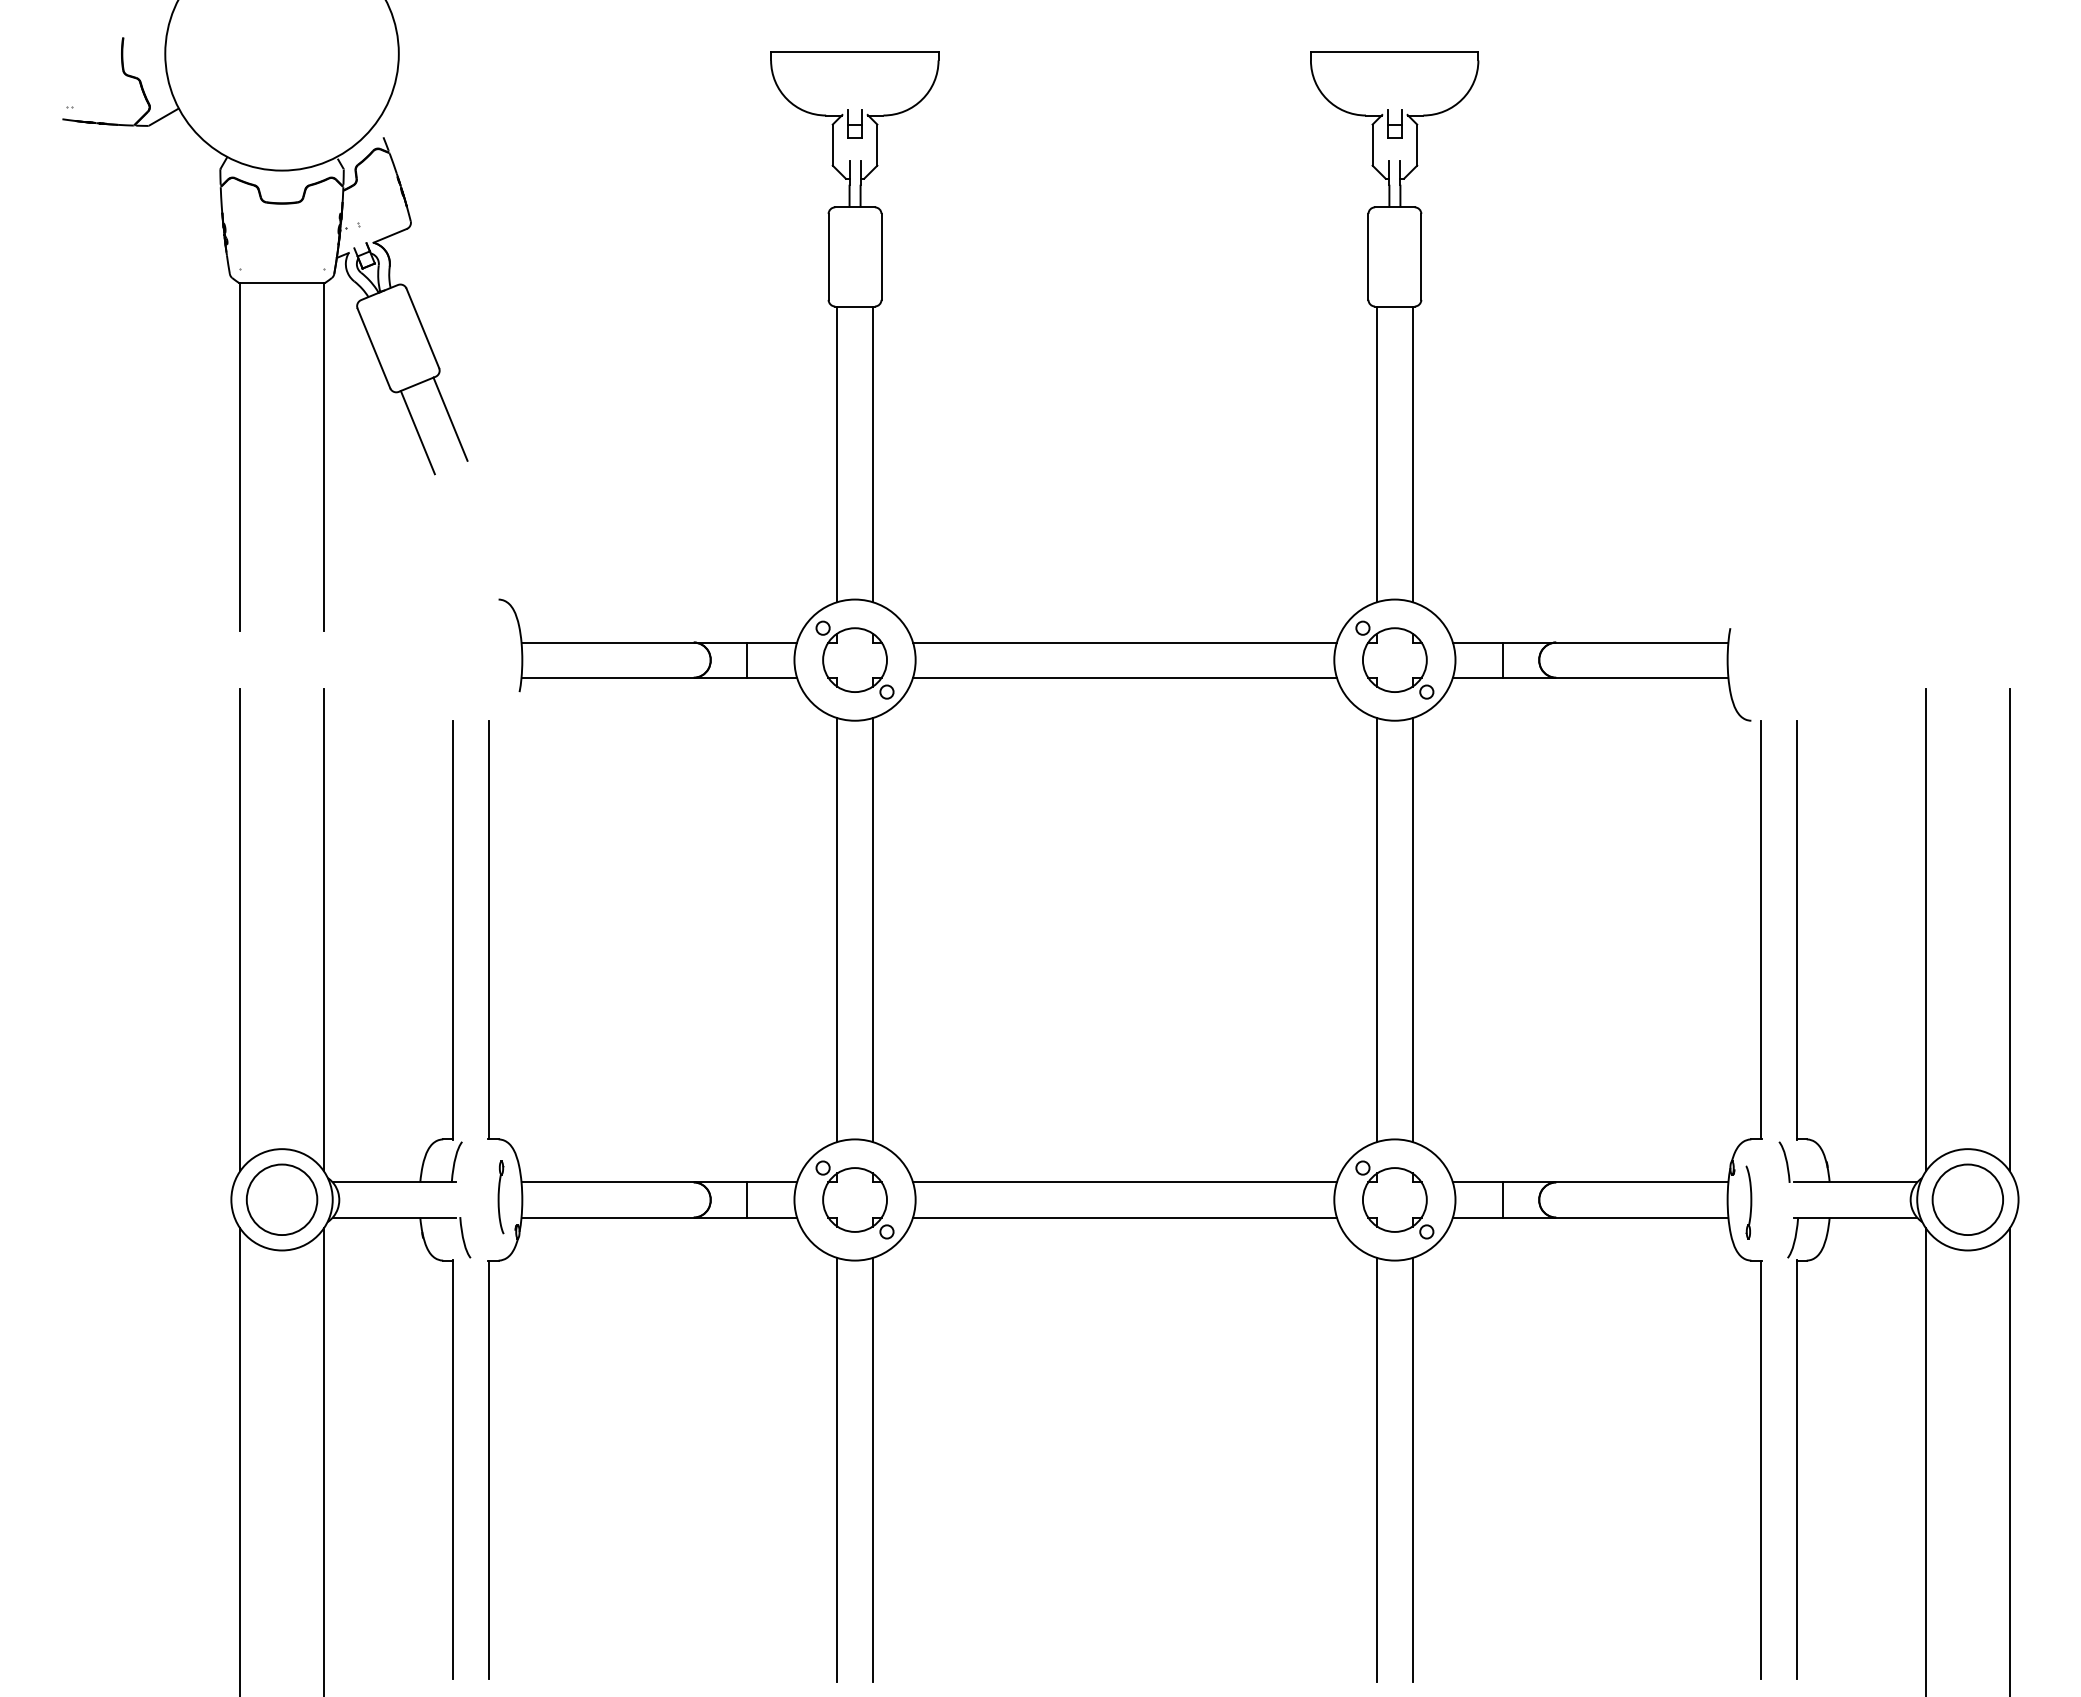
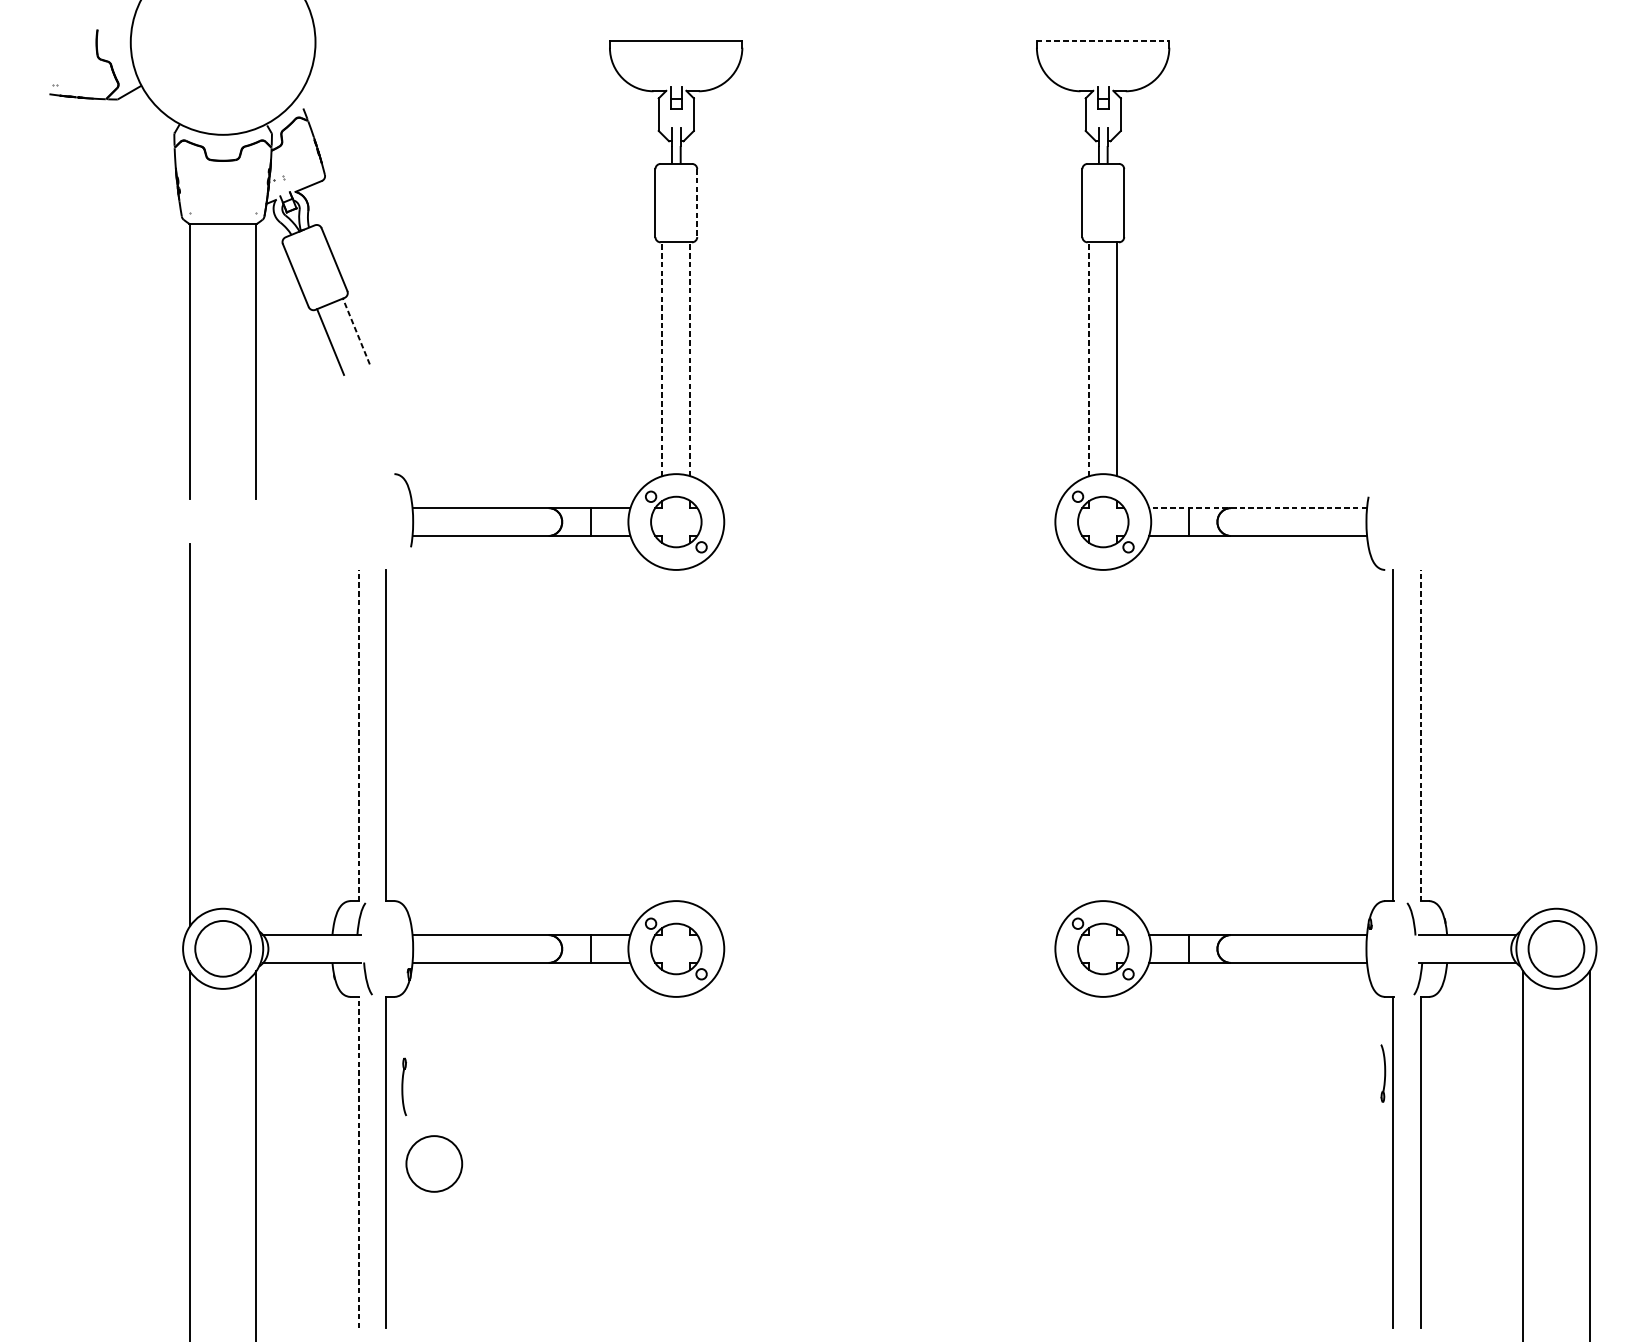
line: (1394, 51) -> (1102, 40), solid -> dashed
line: (881, 256) -> (697, 202), solid -> dashed
line: (450, 419) -> (356, 331), solid -> dashed
line: (837, 454) -> (662, 359), solid -> dashed
line: (872, 454) -> (690, 359), solid -> dashed
line: (1377, 454) -> (1089, 359), solid -> dashed
line: (1124, 642) -> (889, 508), removed
line: (1590, 642) -> (1257, 508), solid -> dashed
line: (1124, 677) -> (889, 535), removed
line: (323, 929) -> (255, 735), removed
line: (453, 929) -> (358, 735), solid -> dashed
line: (1796, 929) -> (1420, 735), solid -> dashed
line: (1926, 929) -> (1523, 735), removed
line: (2009, 929) -> (1589, 735), removed
line: (837, 930) -> (662, 735), removed
line: (872, 930) -> (690, 735), removed
line: (1377, 930) -> (1089, 735), removed
line: (1412, 930) -> (1117, 735), removed
line: (1124, 1182) -> (889, 935), removed
part: (500, 1197) -> (403, 1087), moved
part: (1748, 1202) -> (1382, 1073), moved
line: (1124, 1217) -> (889, 962), removed
line: (453, 1469) -> (358, 1162), solid -> dashed
line: (837, 1469) -> (662, 1162), removed
line: (872, 1469) -> (690, 1162), removed
line: (1377, 1469) -> (1089, 1162), removed
line: (1412, 1469) -> (1117, 1162), removed
circle: (548, 1471) -> (433, 1163), added

